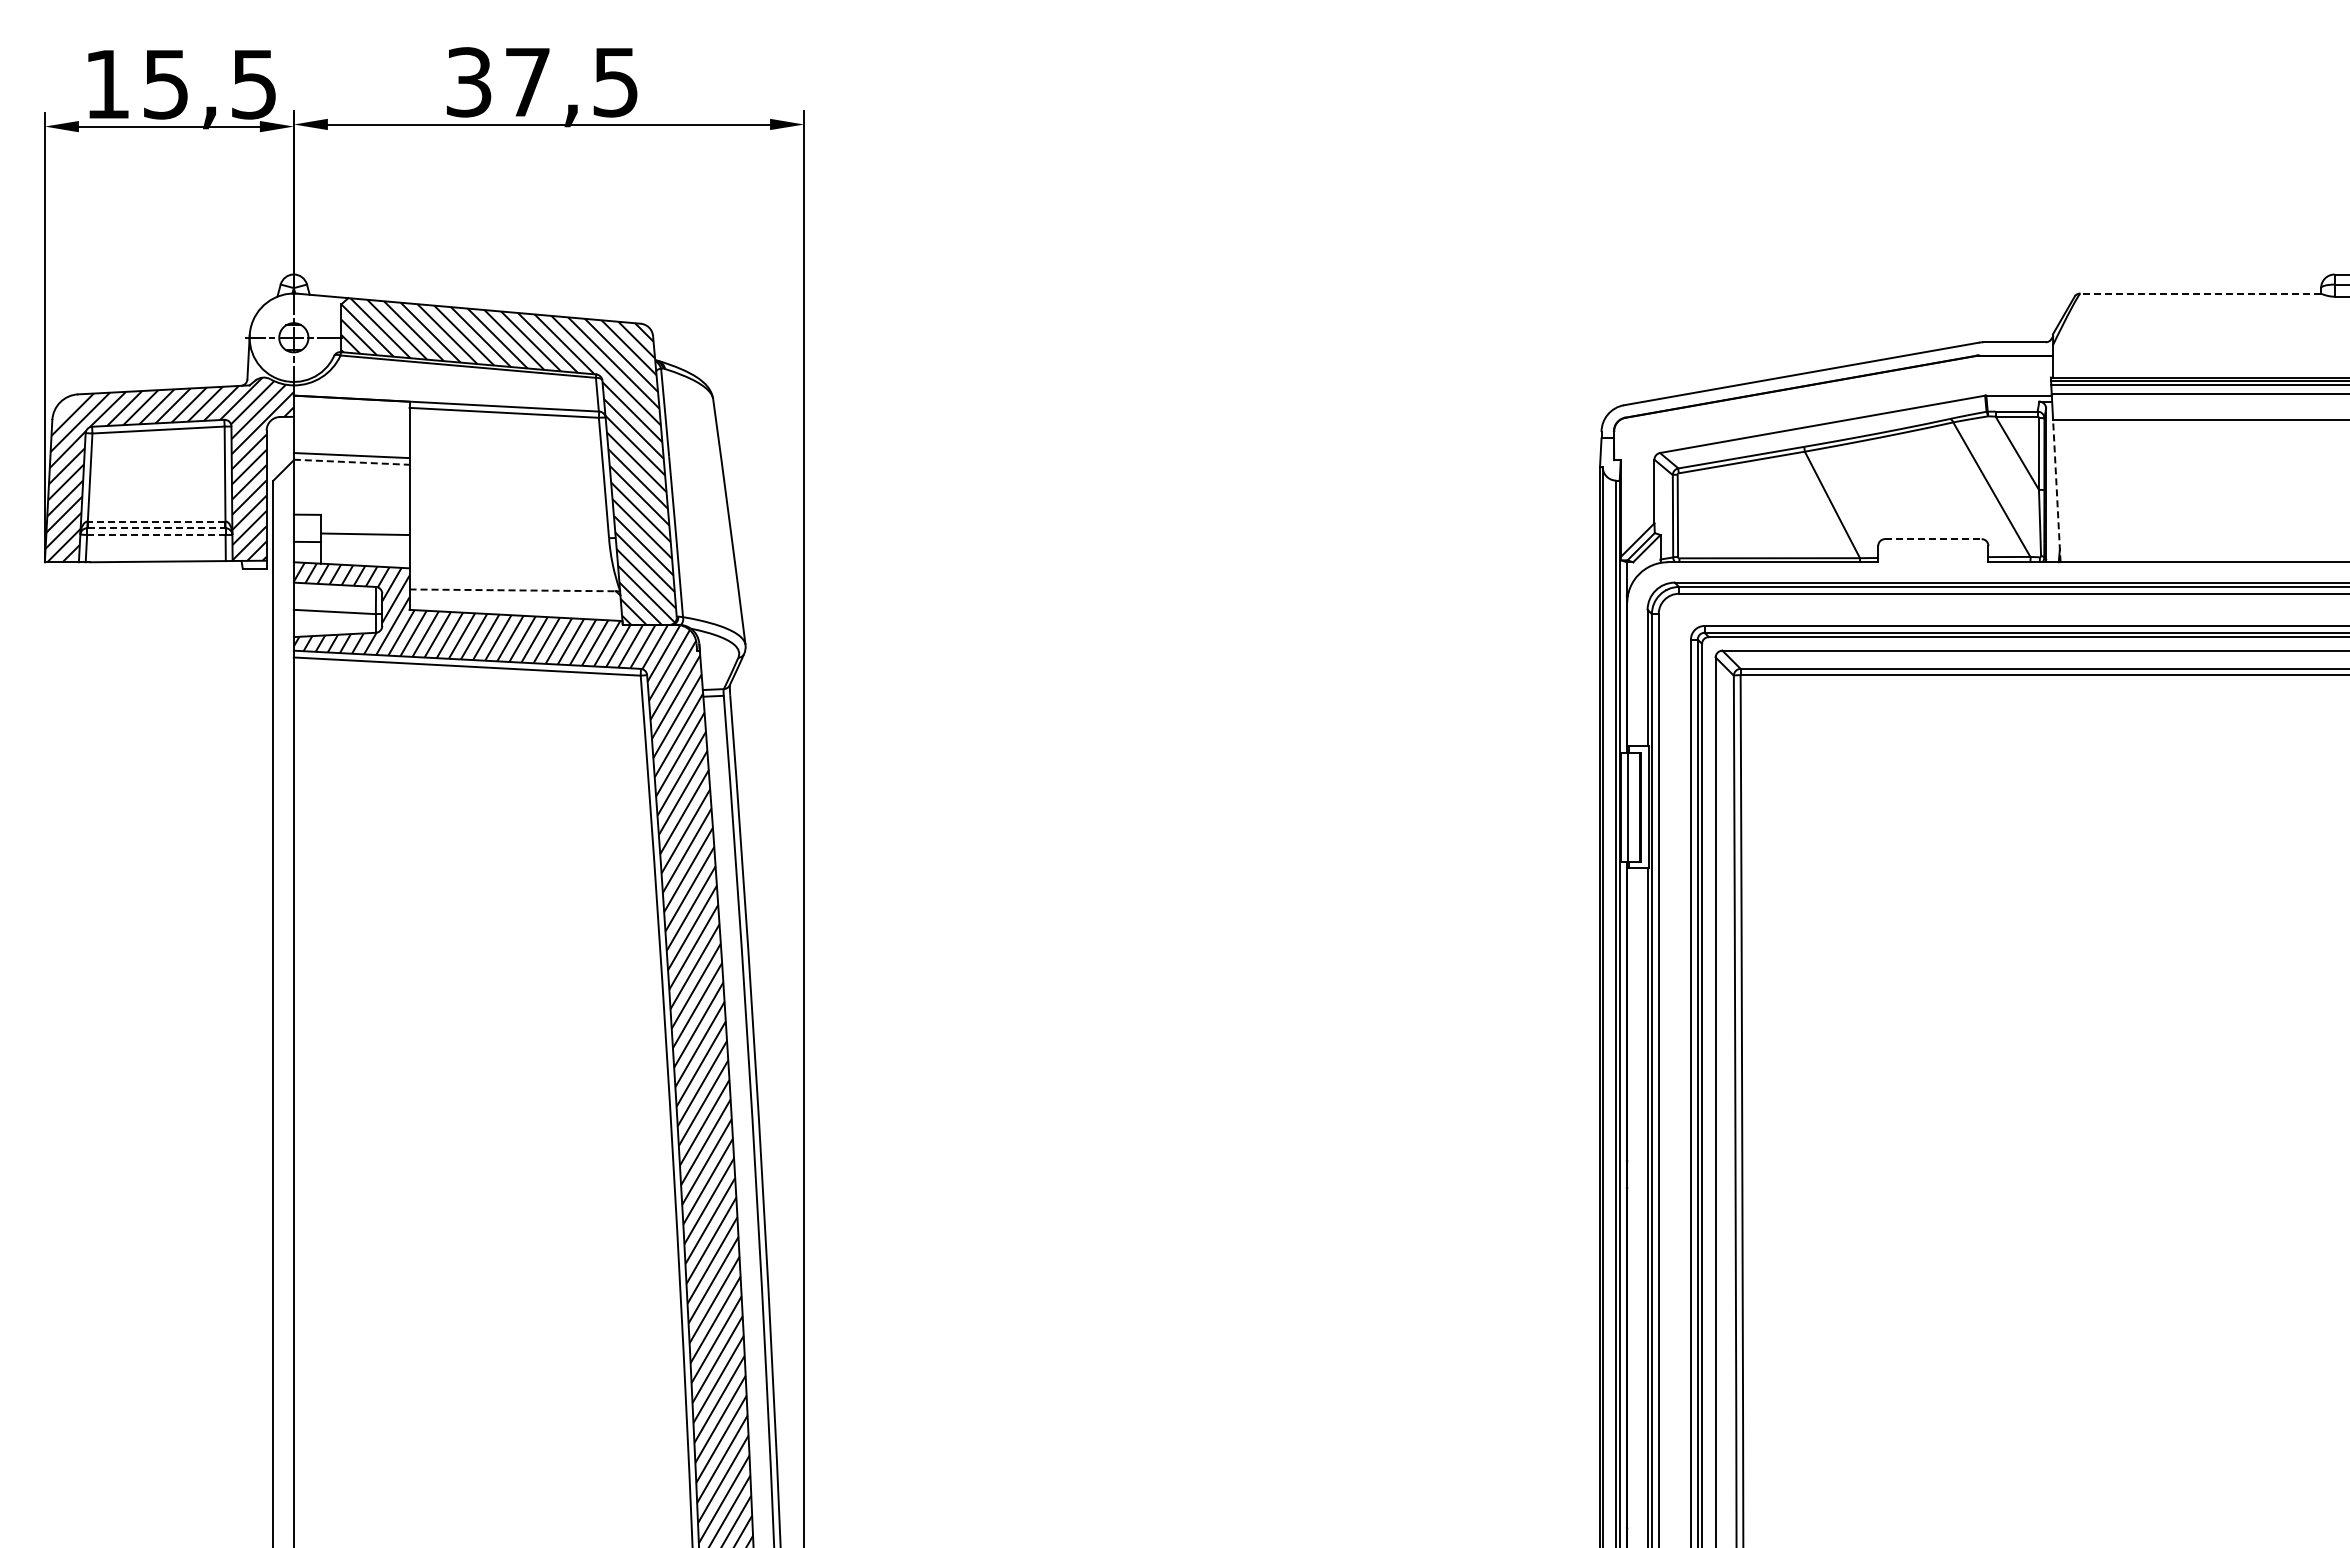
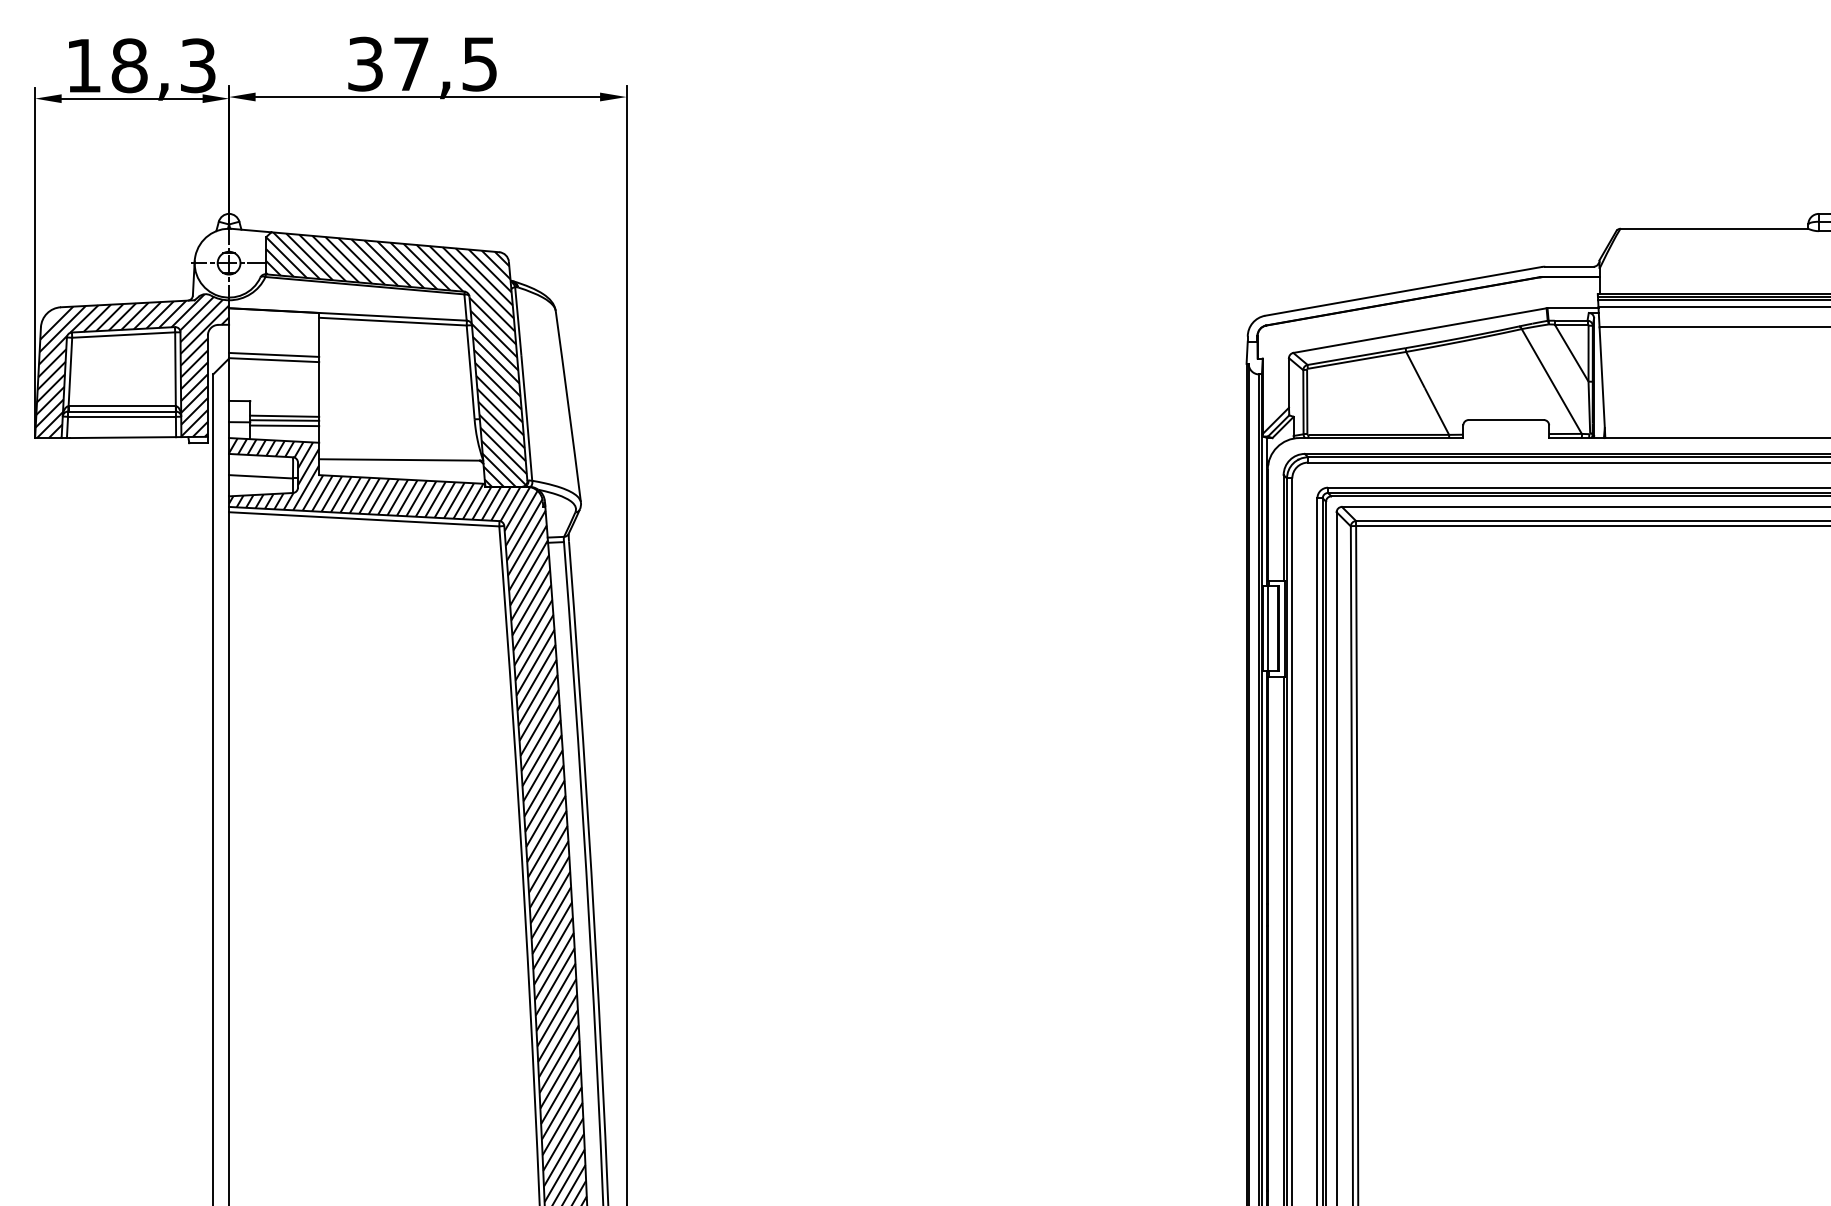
text: (209, 84) -> (163, 65), 15,5 -> 18,3
line: (2200, 293) -> (1714, 228), dashed -> solid
line: (351, 462) -> (273, 360), dashed -> solid
line: (2056, 490) -> (1602, 382), dashed -> solid
line: (156, 521) -> (122, 406), dashed -> solid
line: (156, 528) -> (122, 411), dashed -> solid
line: (156, 534) -> (122, 416), dashed -> solid
line: (365, 539) -> (284, 420), added
line: (1933, 539) -> (1506, 420), dashed -> solid
line: (365, 546) -> (284, 425), added
line: (513, 590) -> (400, 460), dashed -> solid

